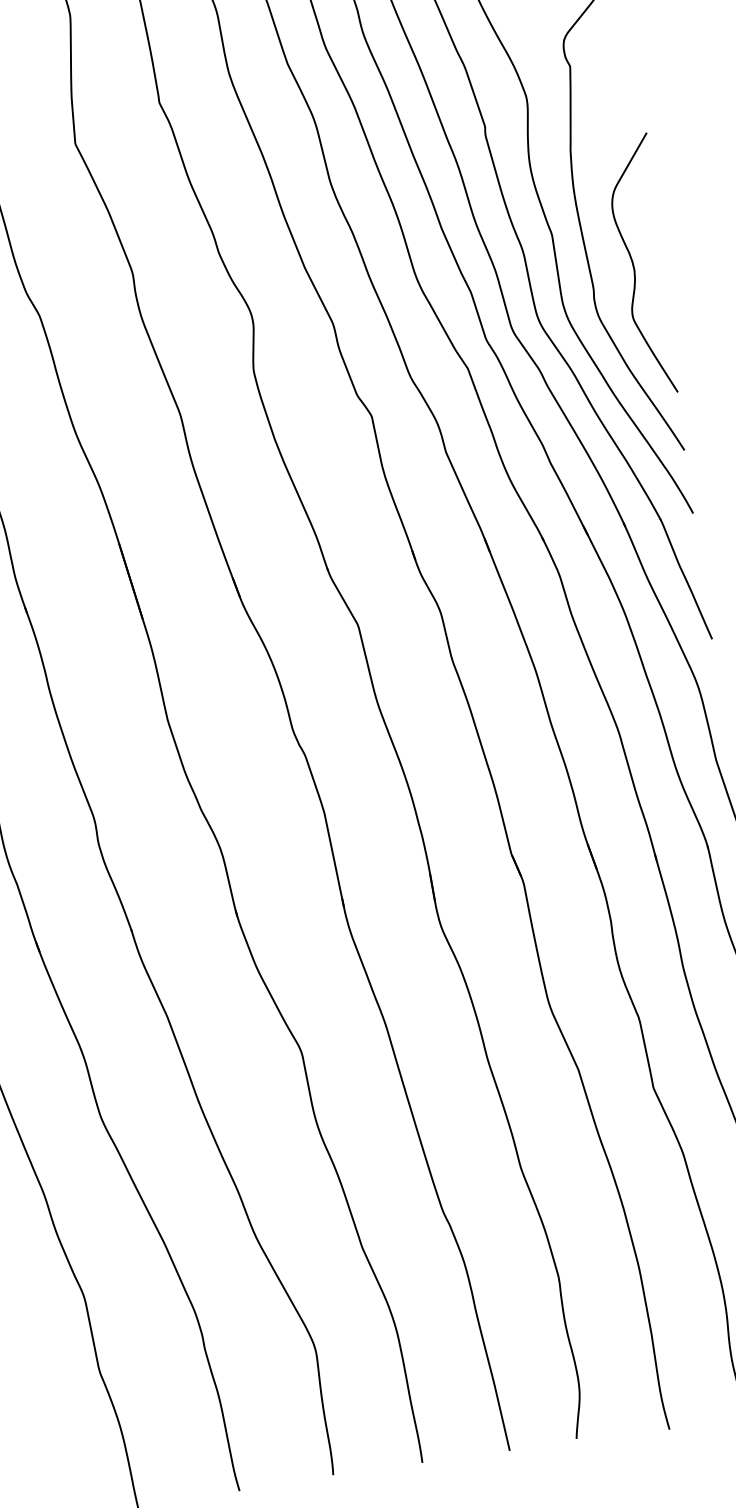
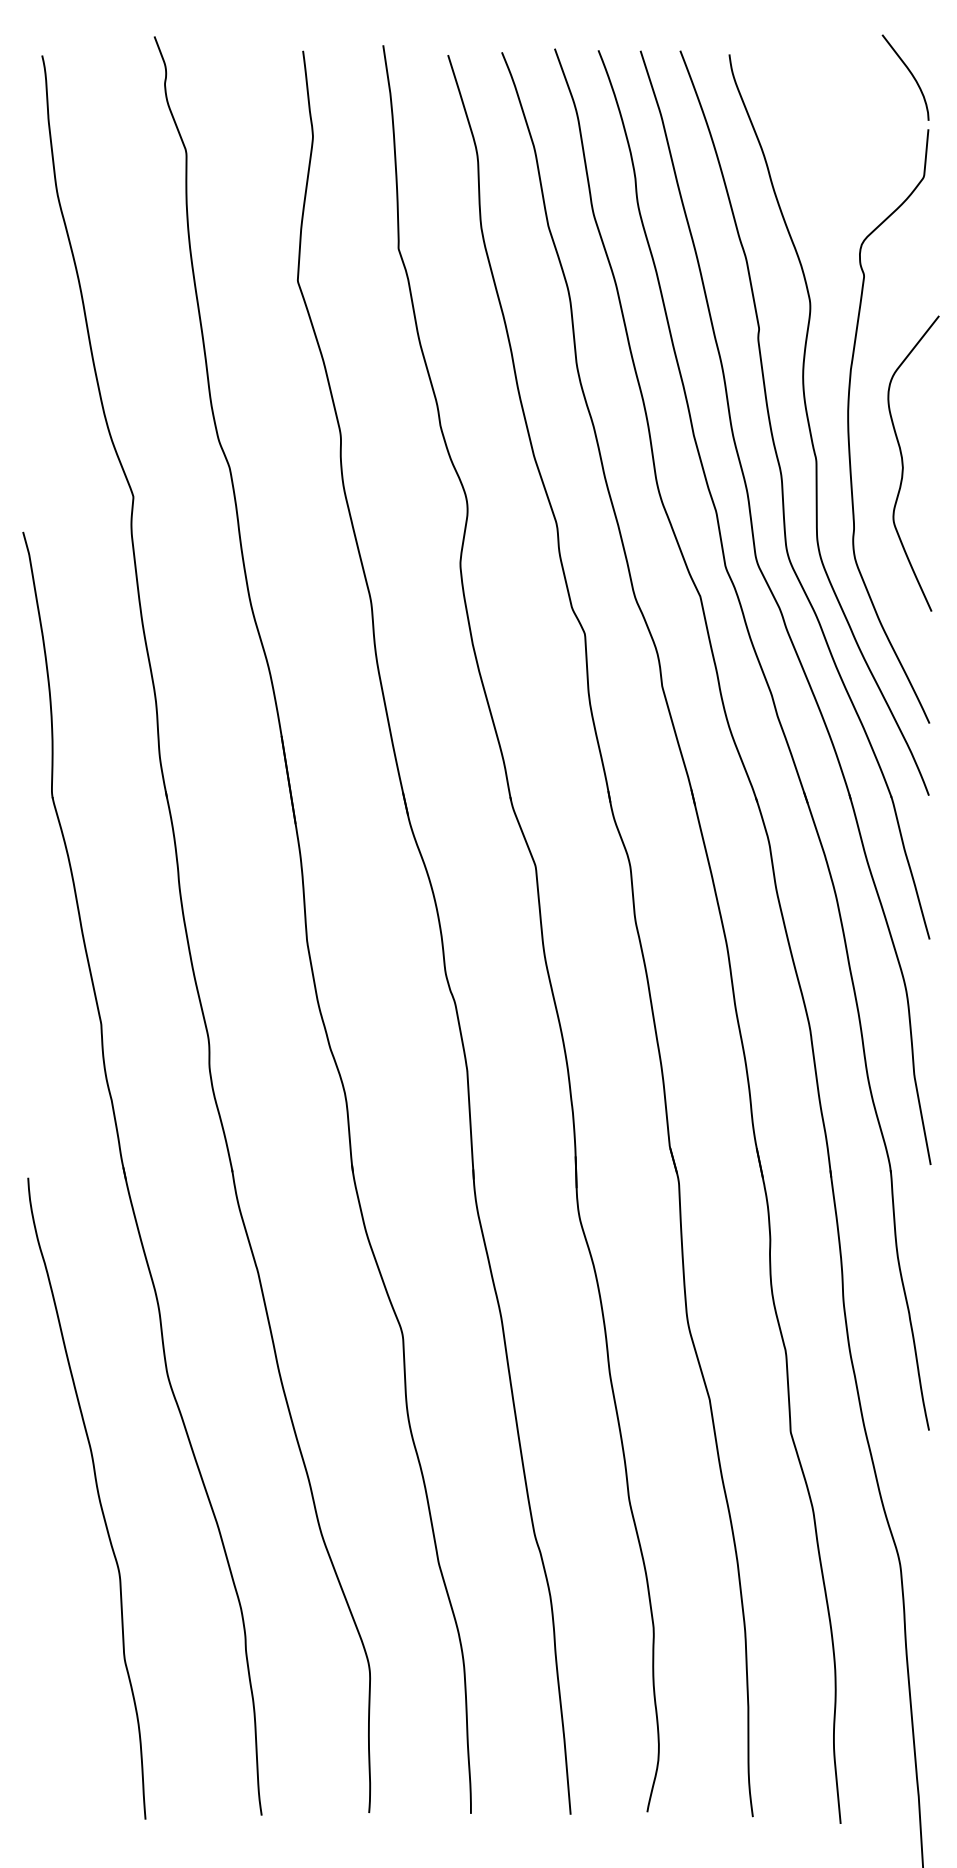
curve: (634, 266) -> (903, 463), moved

